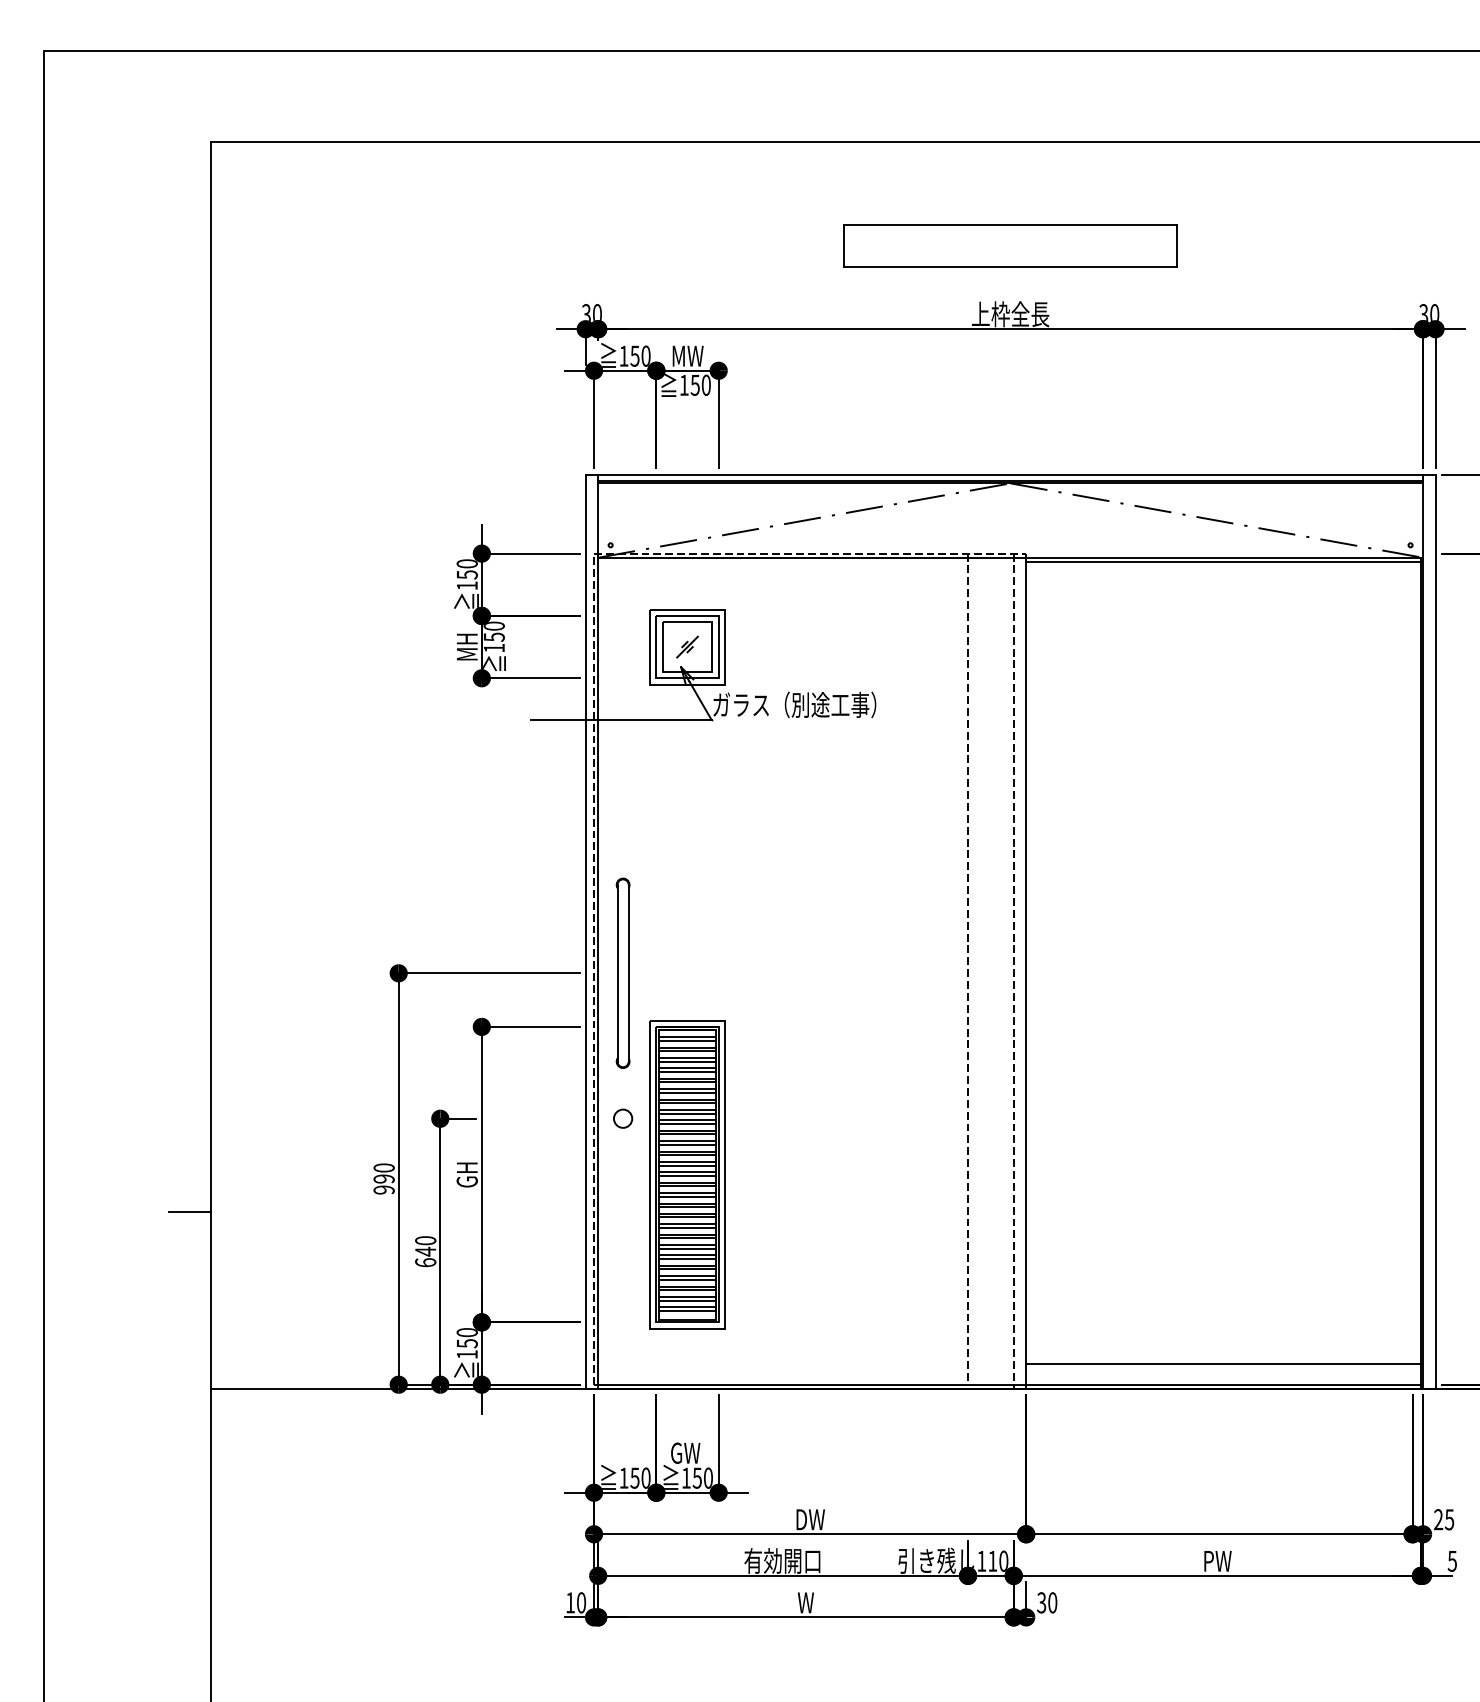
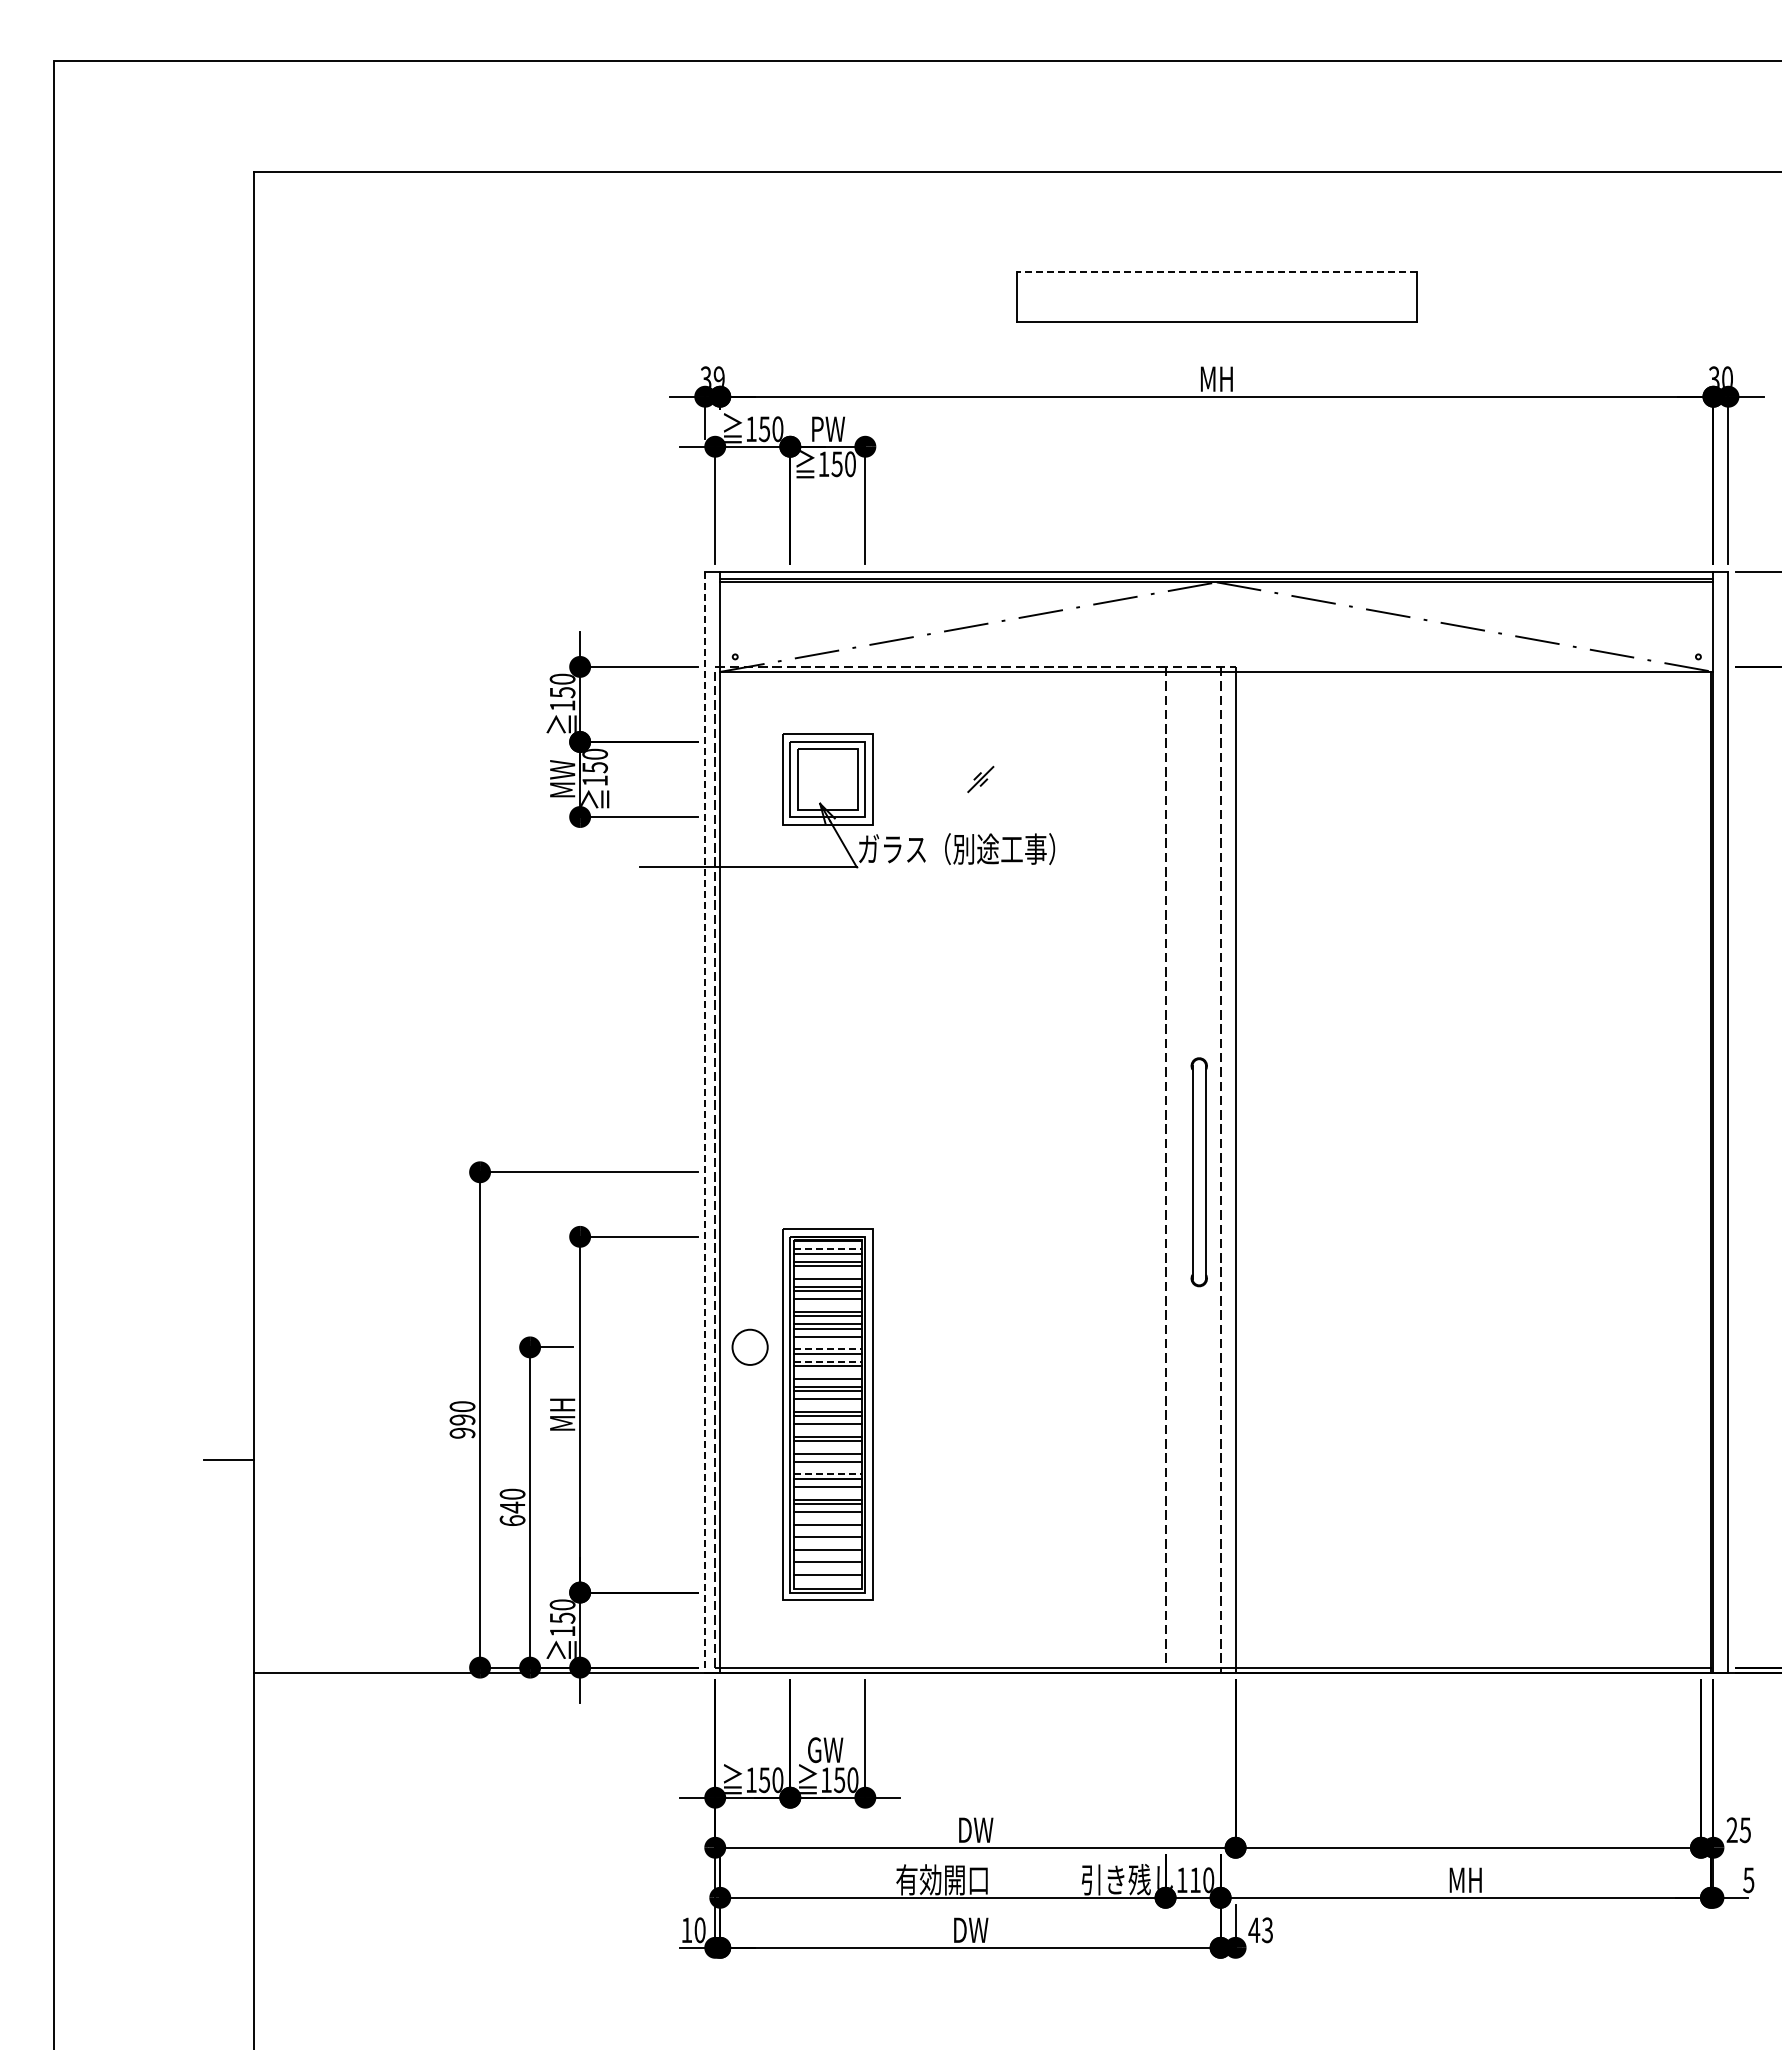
line: (1010, 225) -> (1216, 271), solid -> dashed
text: (596, 312) -> (718, 376), 30 -> 39
text: (1010, 314) -> (1216, 378), 上枠全長 -> MH
text: (688, 355) -> (828, 428), MW -> PW
line: (1222, 561) -> (1472, 676), removed
text: (467, 646) -> (562, 778), MH -> MW
part: (687, 647) -> (980, 779), moved
line: (585, 931) -> (705, 1122), solid -> dashed
part: (622, 973) -> (1198, 1172), moved
line: (688, 1037) -> (828, 1249), solid -> dashed
line: (687, 1058) -> (827, 1274), removed
line: (687, 1082) -> (827, 1303), removed
line: (687, 1113) -> (827, 1341), removed
circle: (623, 1118) -> (750, 1347), size x1.6
line: (688, 1120) -> (828, 1349), solid -> dashed
line: (688, 1130) -> (828, 1361), solid -> dashed
line: (687, 1141) -> (827, 1374), removed
line: (687, 1165) -> (827, 1403), removed
text: (467, 1174) -> (562, 1414), GH -> MH
line: (687, 1186) -> (827, 1428), removed
line: (687, 1203) -> (827, 1449), removed
line: (687, 1217) -> (827, 1466), removed
line: (688, 1224) -> (828, 1474), solid -> dashed
line: (687, 1238) -> (827, 1491), removed
line: (687, 1259) -> (827, 1516), removed
line: (687, 1269) -> (827, 1528), removed
line: (687, 1279) -> (827, 1541), removed
line: (687, 1289) -> (827, 1553), removed
line: (687, 1300) -> (827, 1566), removed
line: (687, 1310) -> (827, 1578), removed
line: (1222, 1363) -> (1472, 1642), removed
text: (1217, 1560) -> (1465, 1879), PW -> MH
text: (806, 1602) -> (971, 1929), W -> DW
text: (1046, 1603) -> (1260, 1930), 30 -> 43

